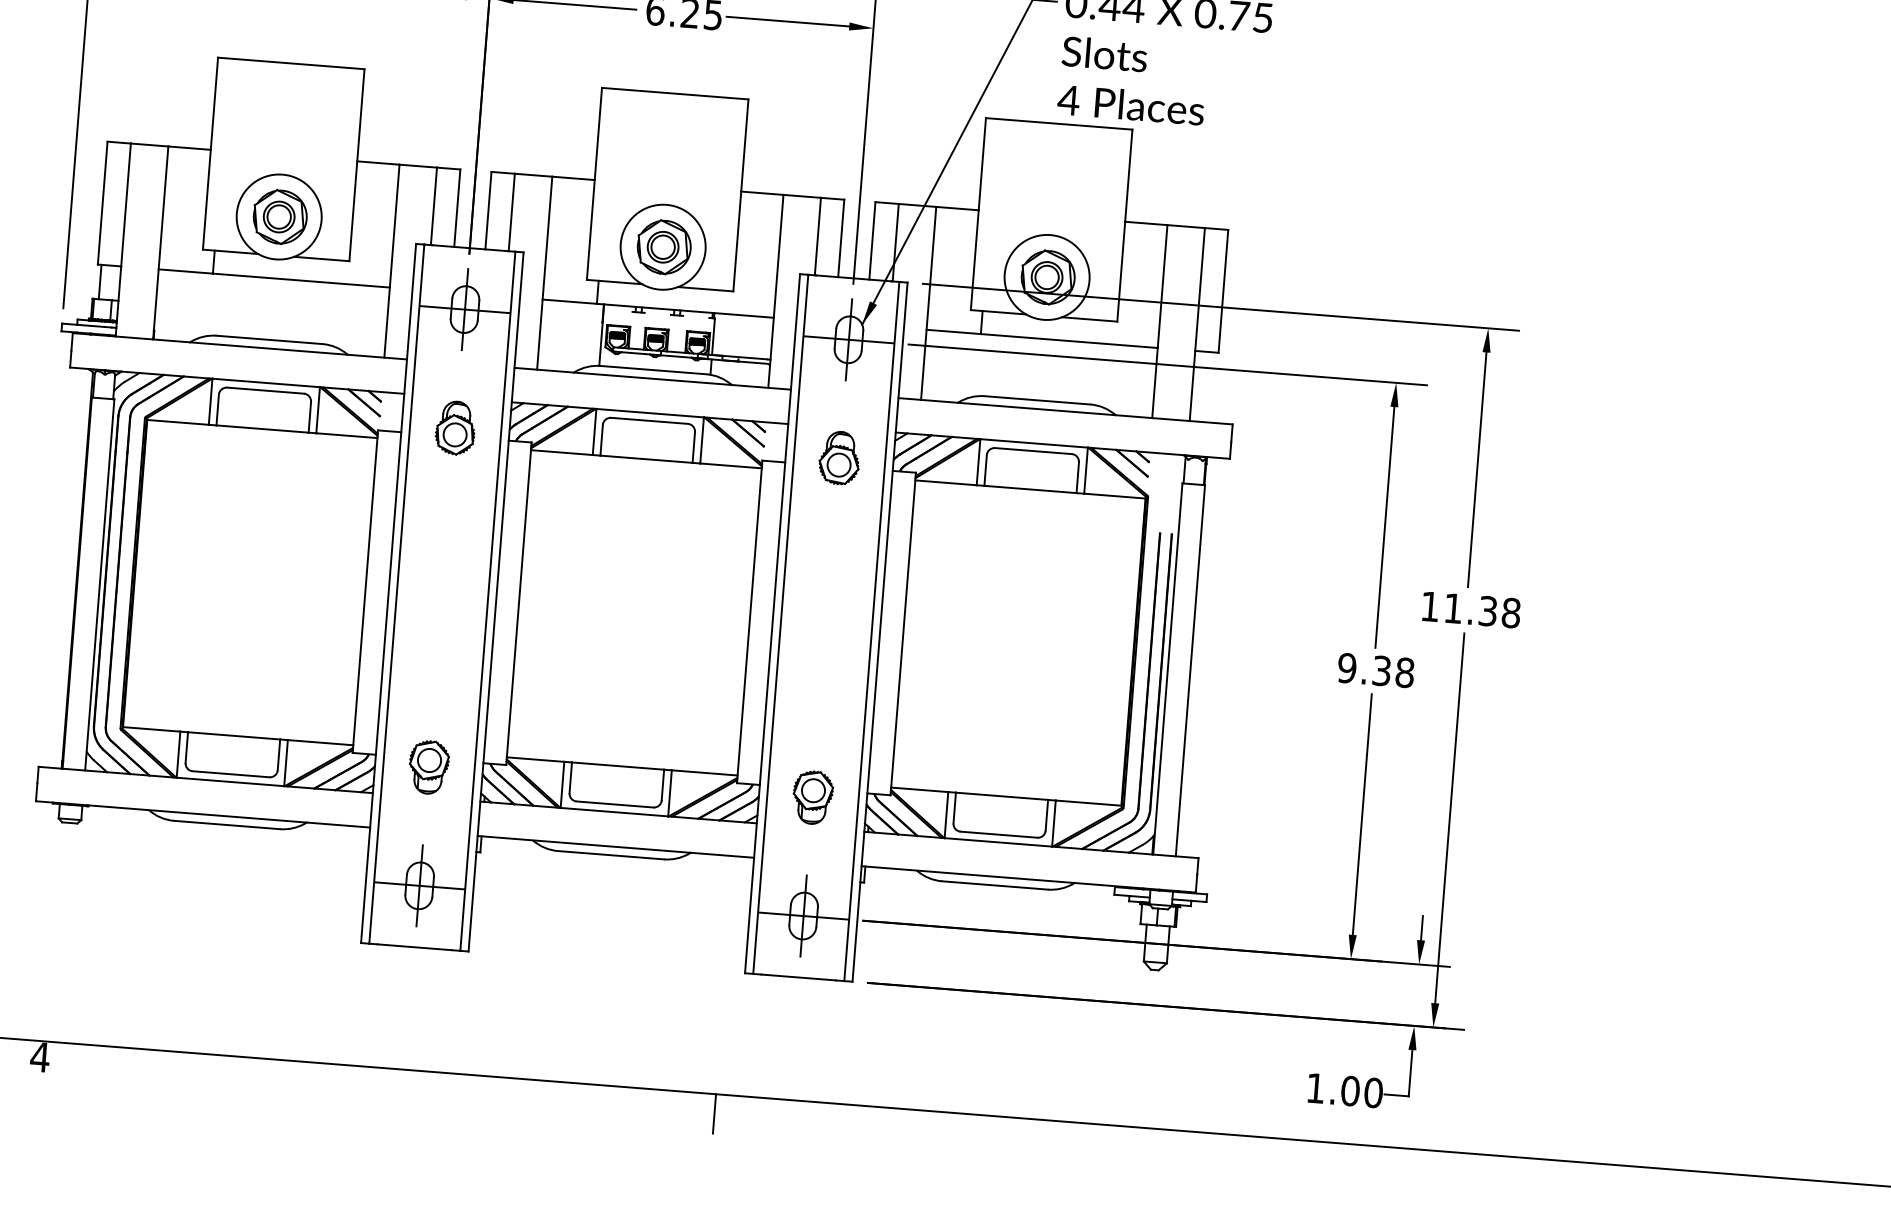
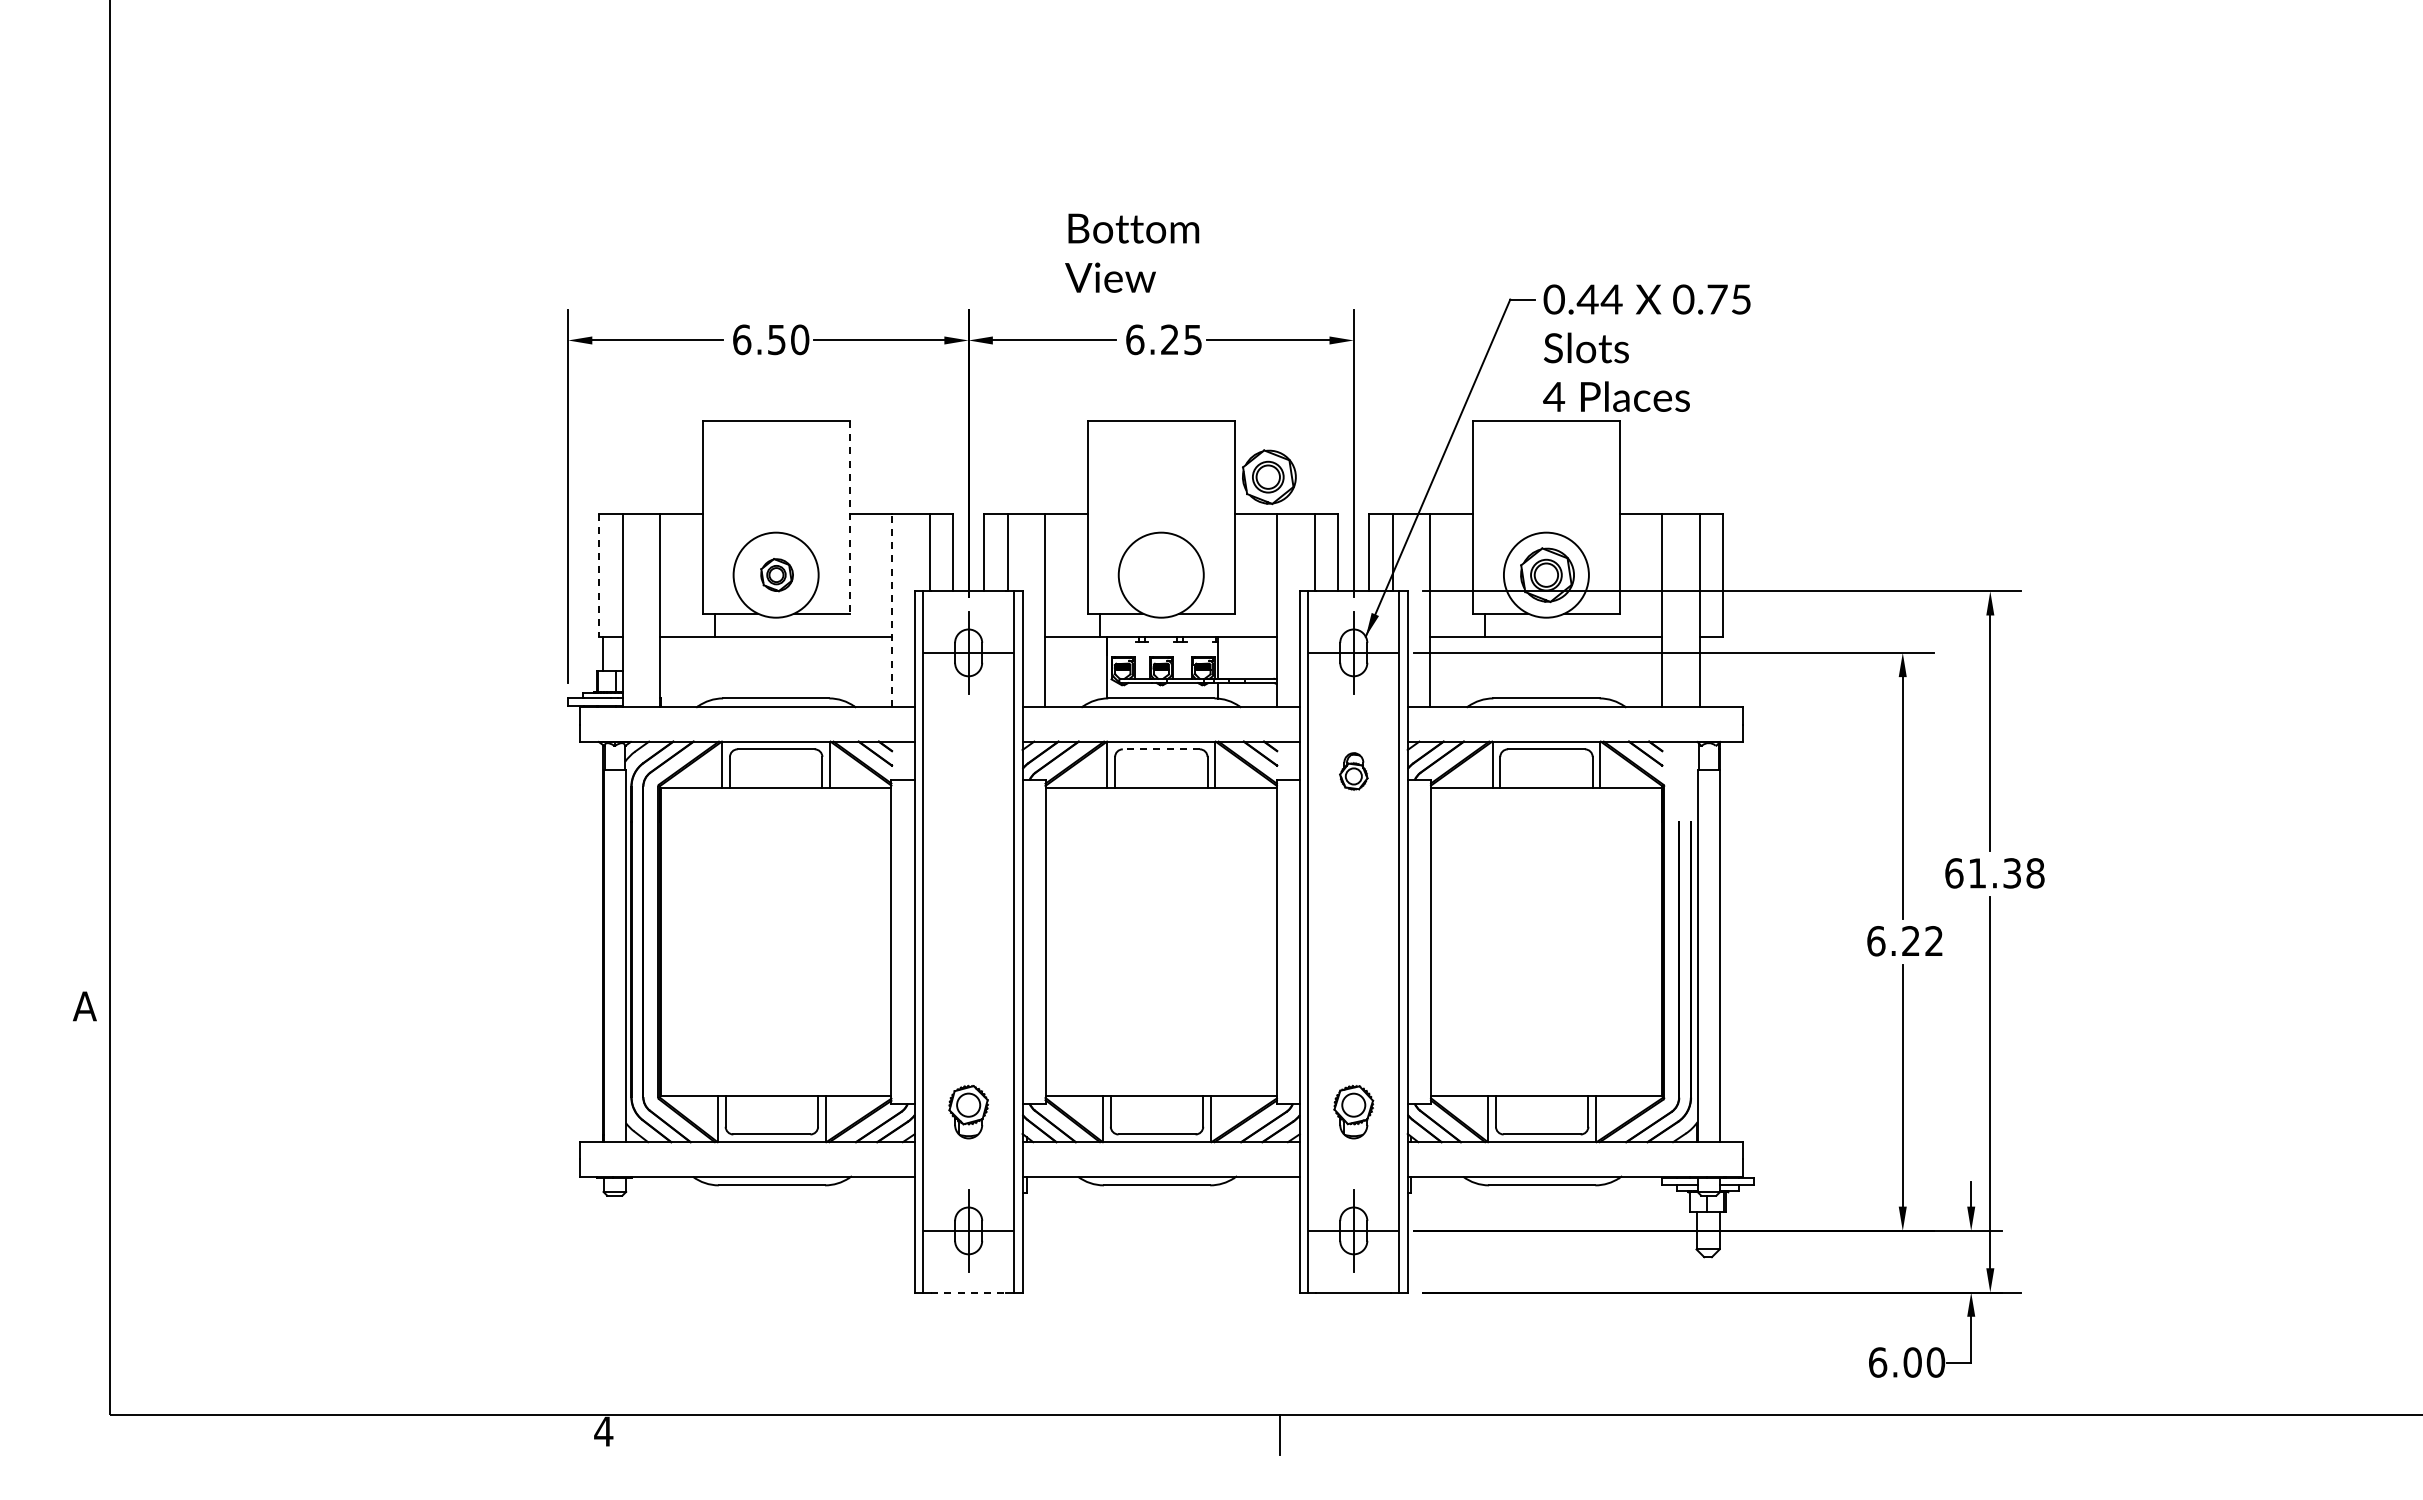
line: (356, 165) -> (849, 517), solid -> dashed
line: (103, 203) -> (599, 575), solid -> dashed
part: (279, 216) -> (776, 574), size x0.6
part: (664, 247) -> (1269, 477), moved
line: (391, 261) -> (891, 610), solid -> dashed
line: (649, 421) -> (1161, 749), solid -> dashed
part: (455, 427) -> (968, 771), removed
part: (839, 458) -> (1353, 771), size x0.7
text: (1430, 606) -> (1954, 873), 11.38 -> 61.38
text: (1376, 670) -> (1905, 941), 9.38 -> 6.22
line: (415, 947) -> (969, 1292), solid -> dashed
text: (1316, 1088) -> (1878, 1362), 1.00 -> 6.00

